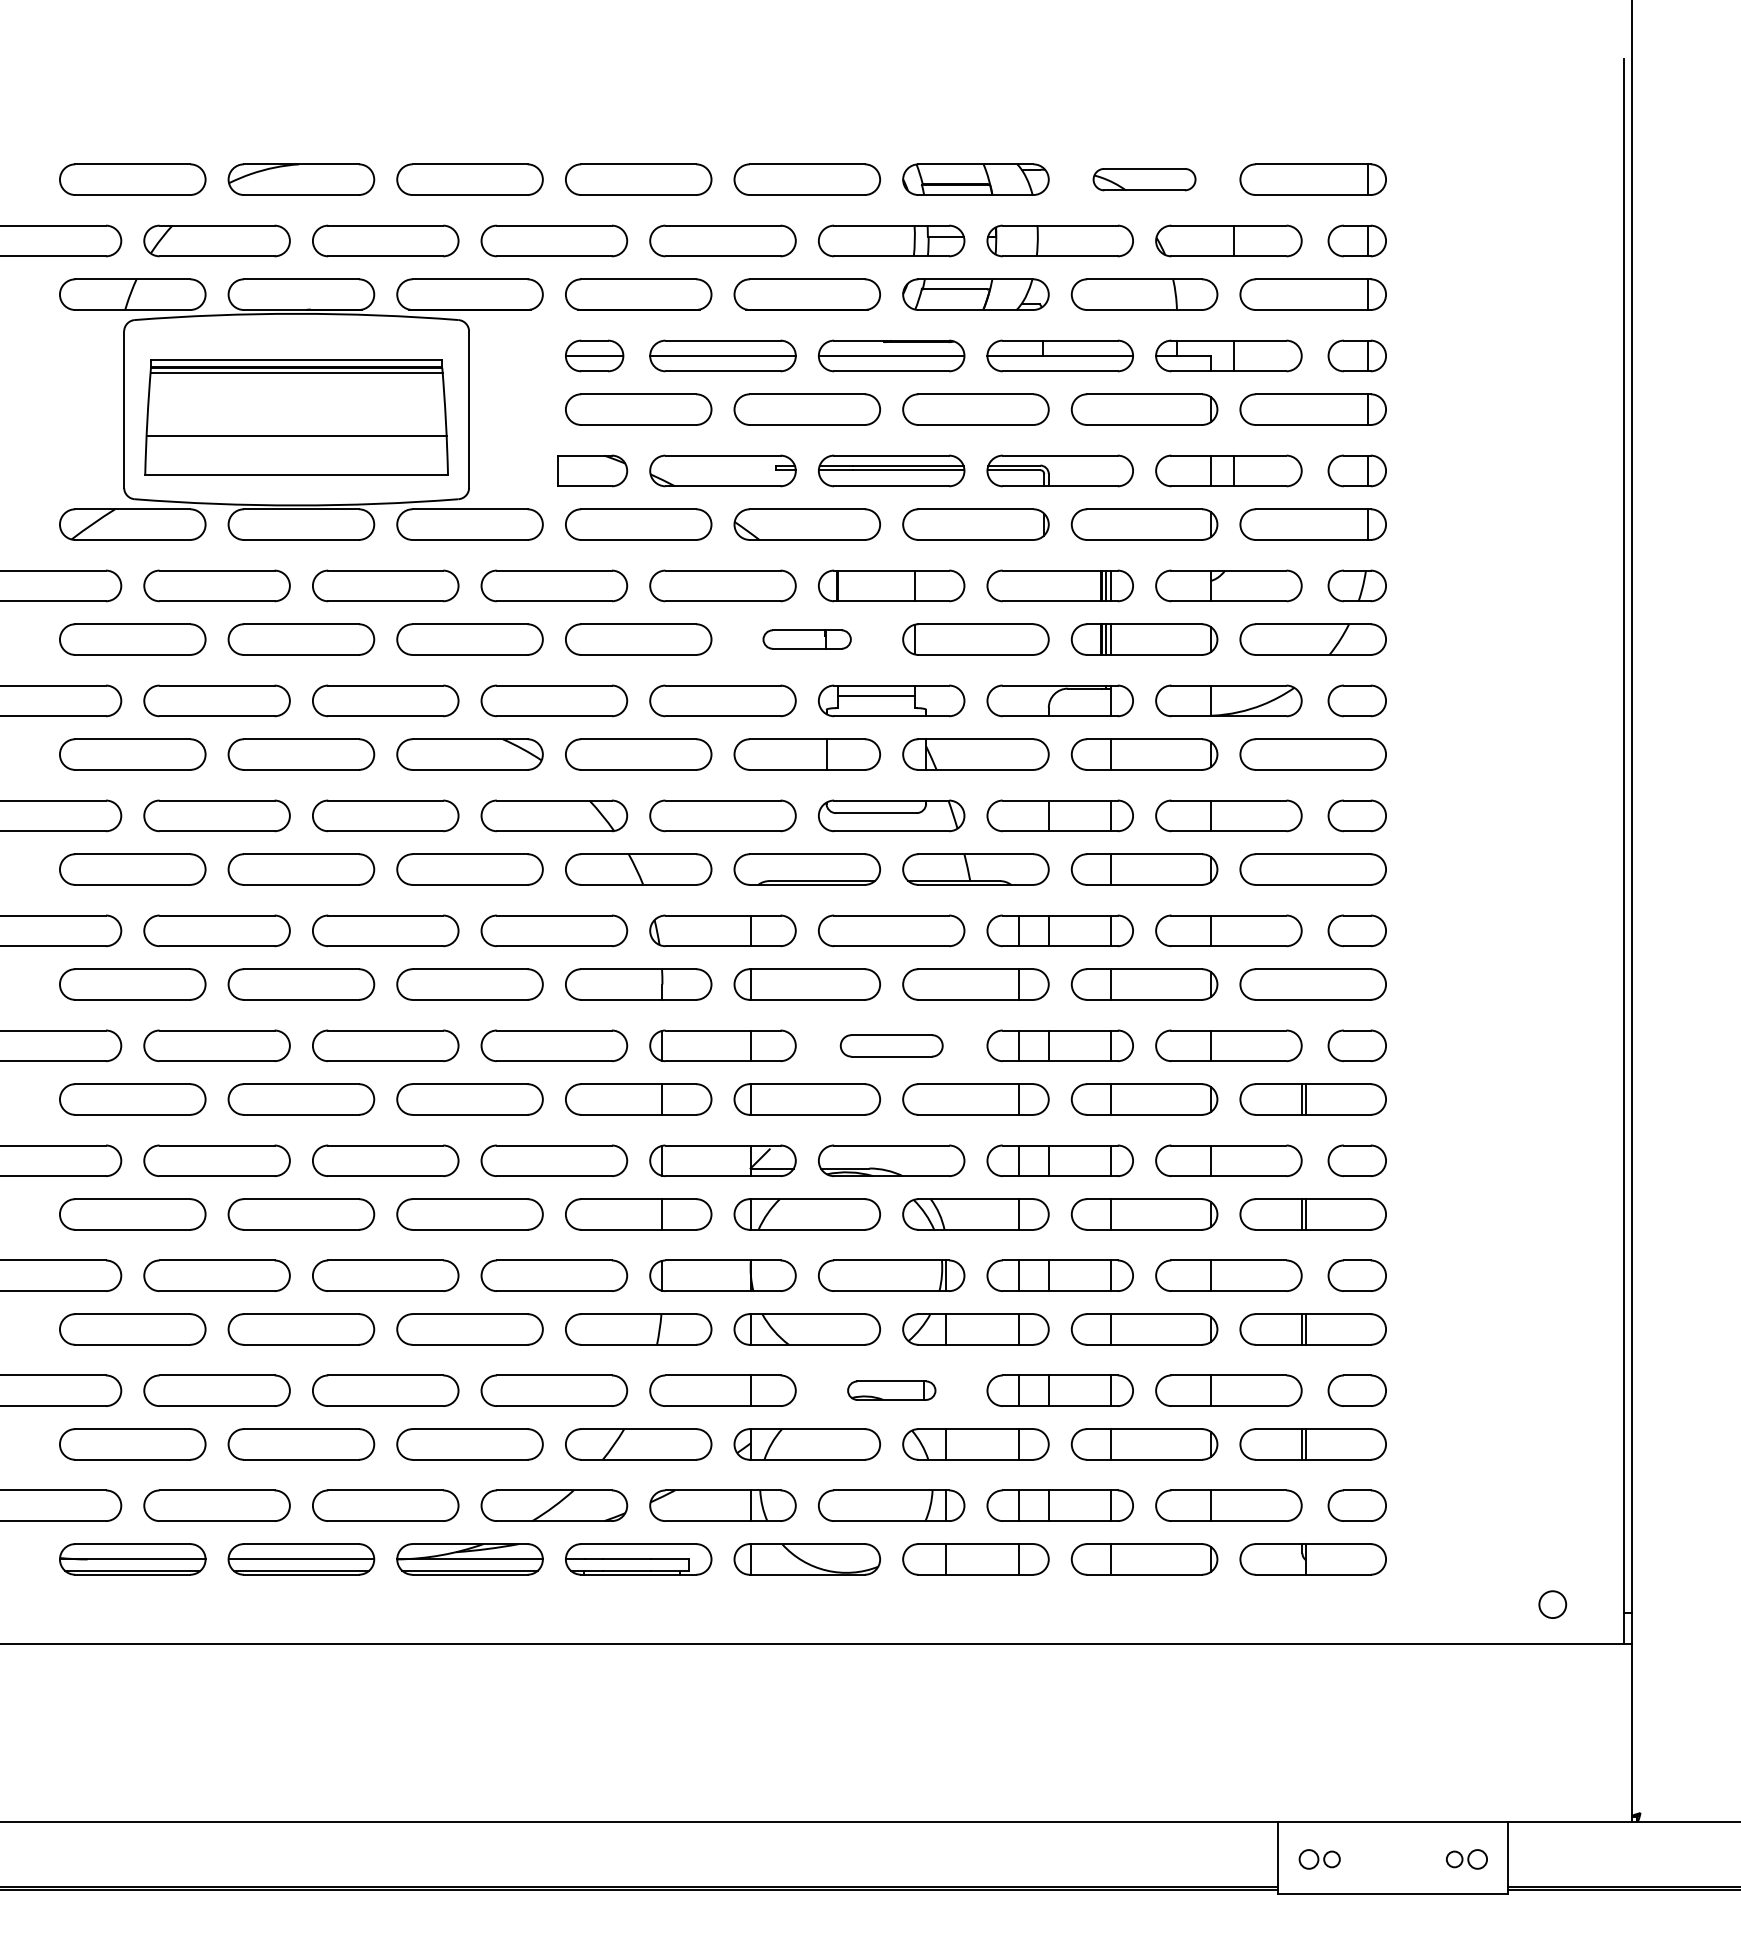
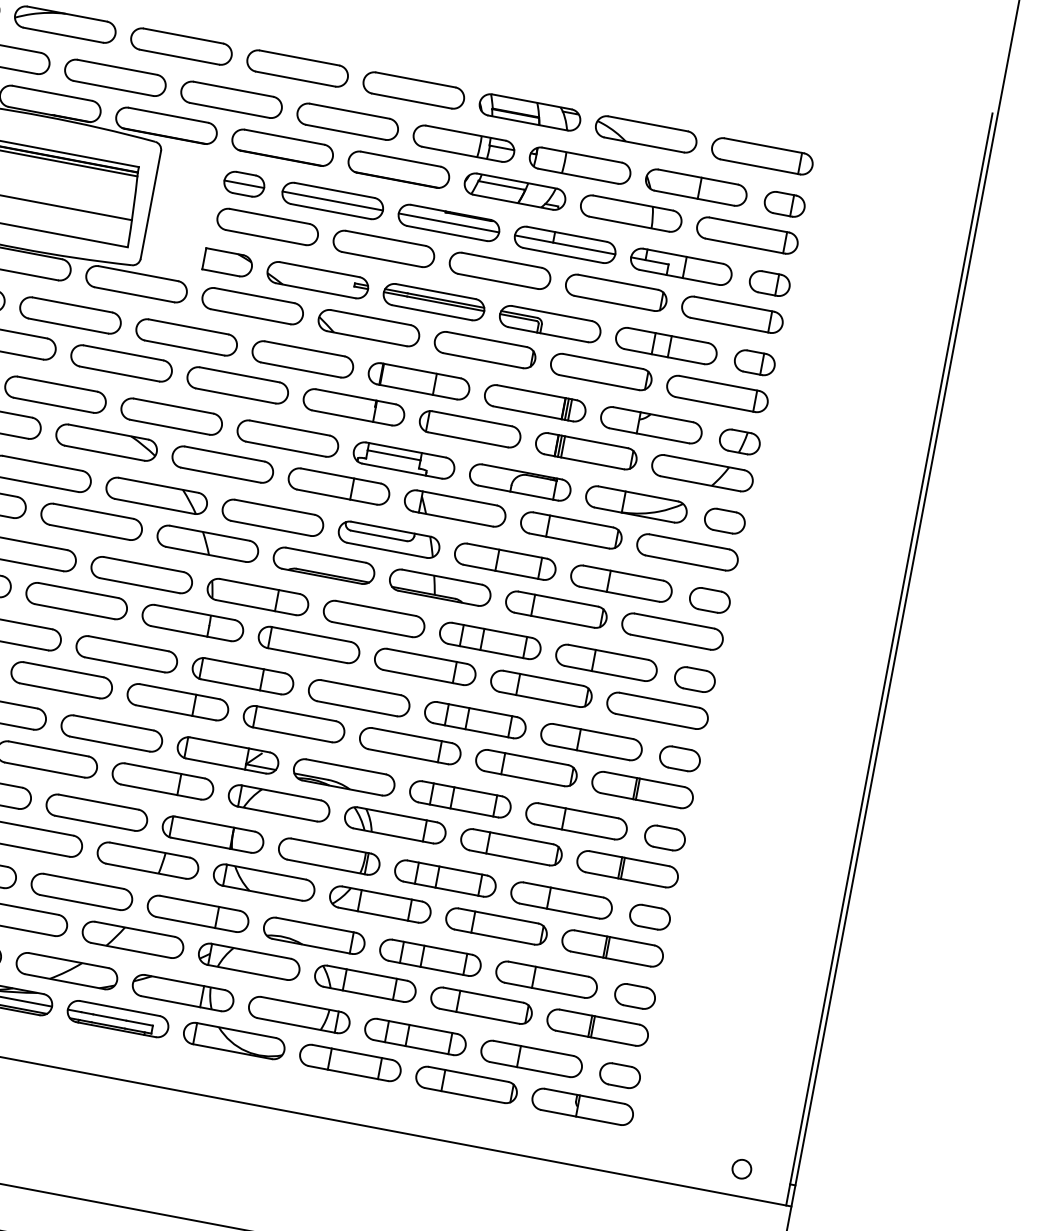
part: (1144, 179) -> (646, 134), size x1.43
part: (806, 639) -> (353, 407), size x1.67
part: (891, 1045) -> (359, 697), size x1.43
part: (891, 1390) -> (314, 935), size x1.67

